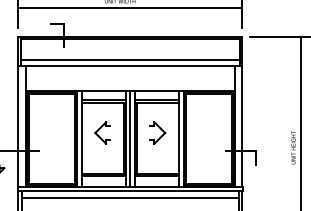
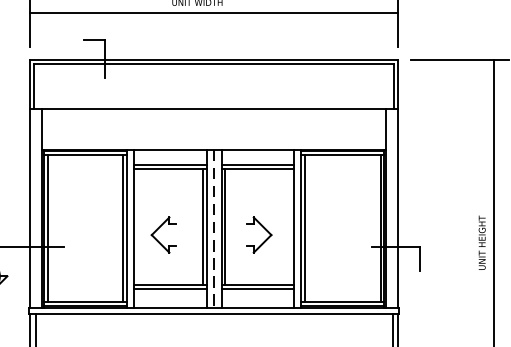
line: (129, 59) -> (212, 97), removed
part: (102, 132) -> (163, 234), moved
part: (157, 132) -> (258, 234), moved
line: (130, 139) -> (214, 229), solid -> dashed
line: (129, 197) -> (212, 324), removed

